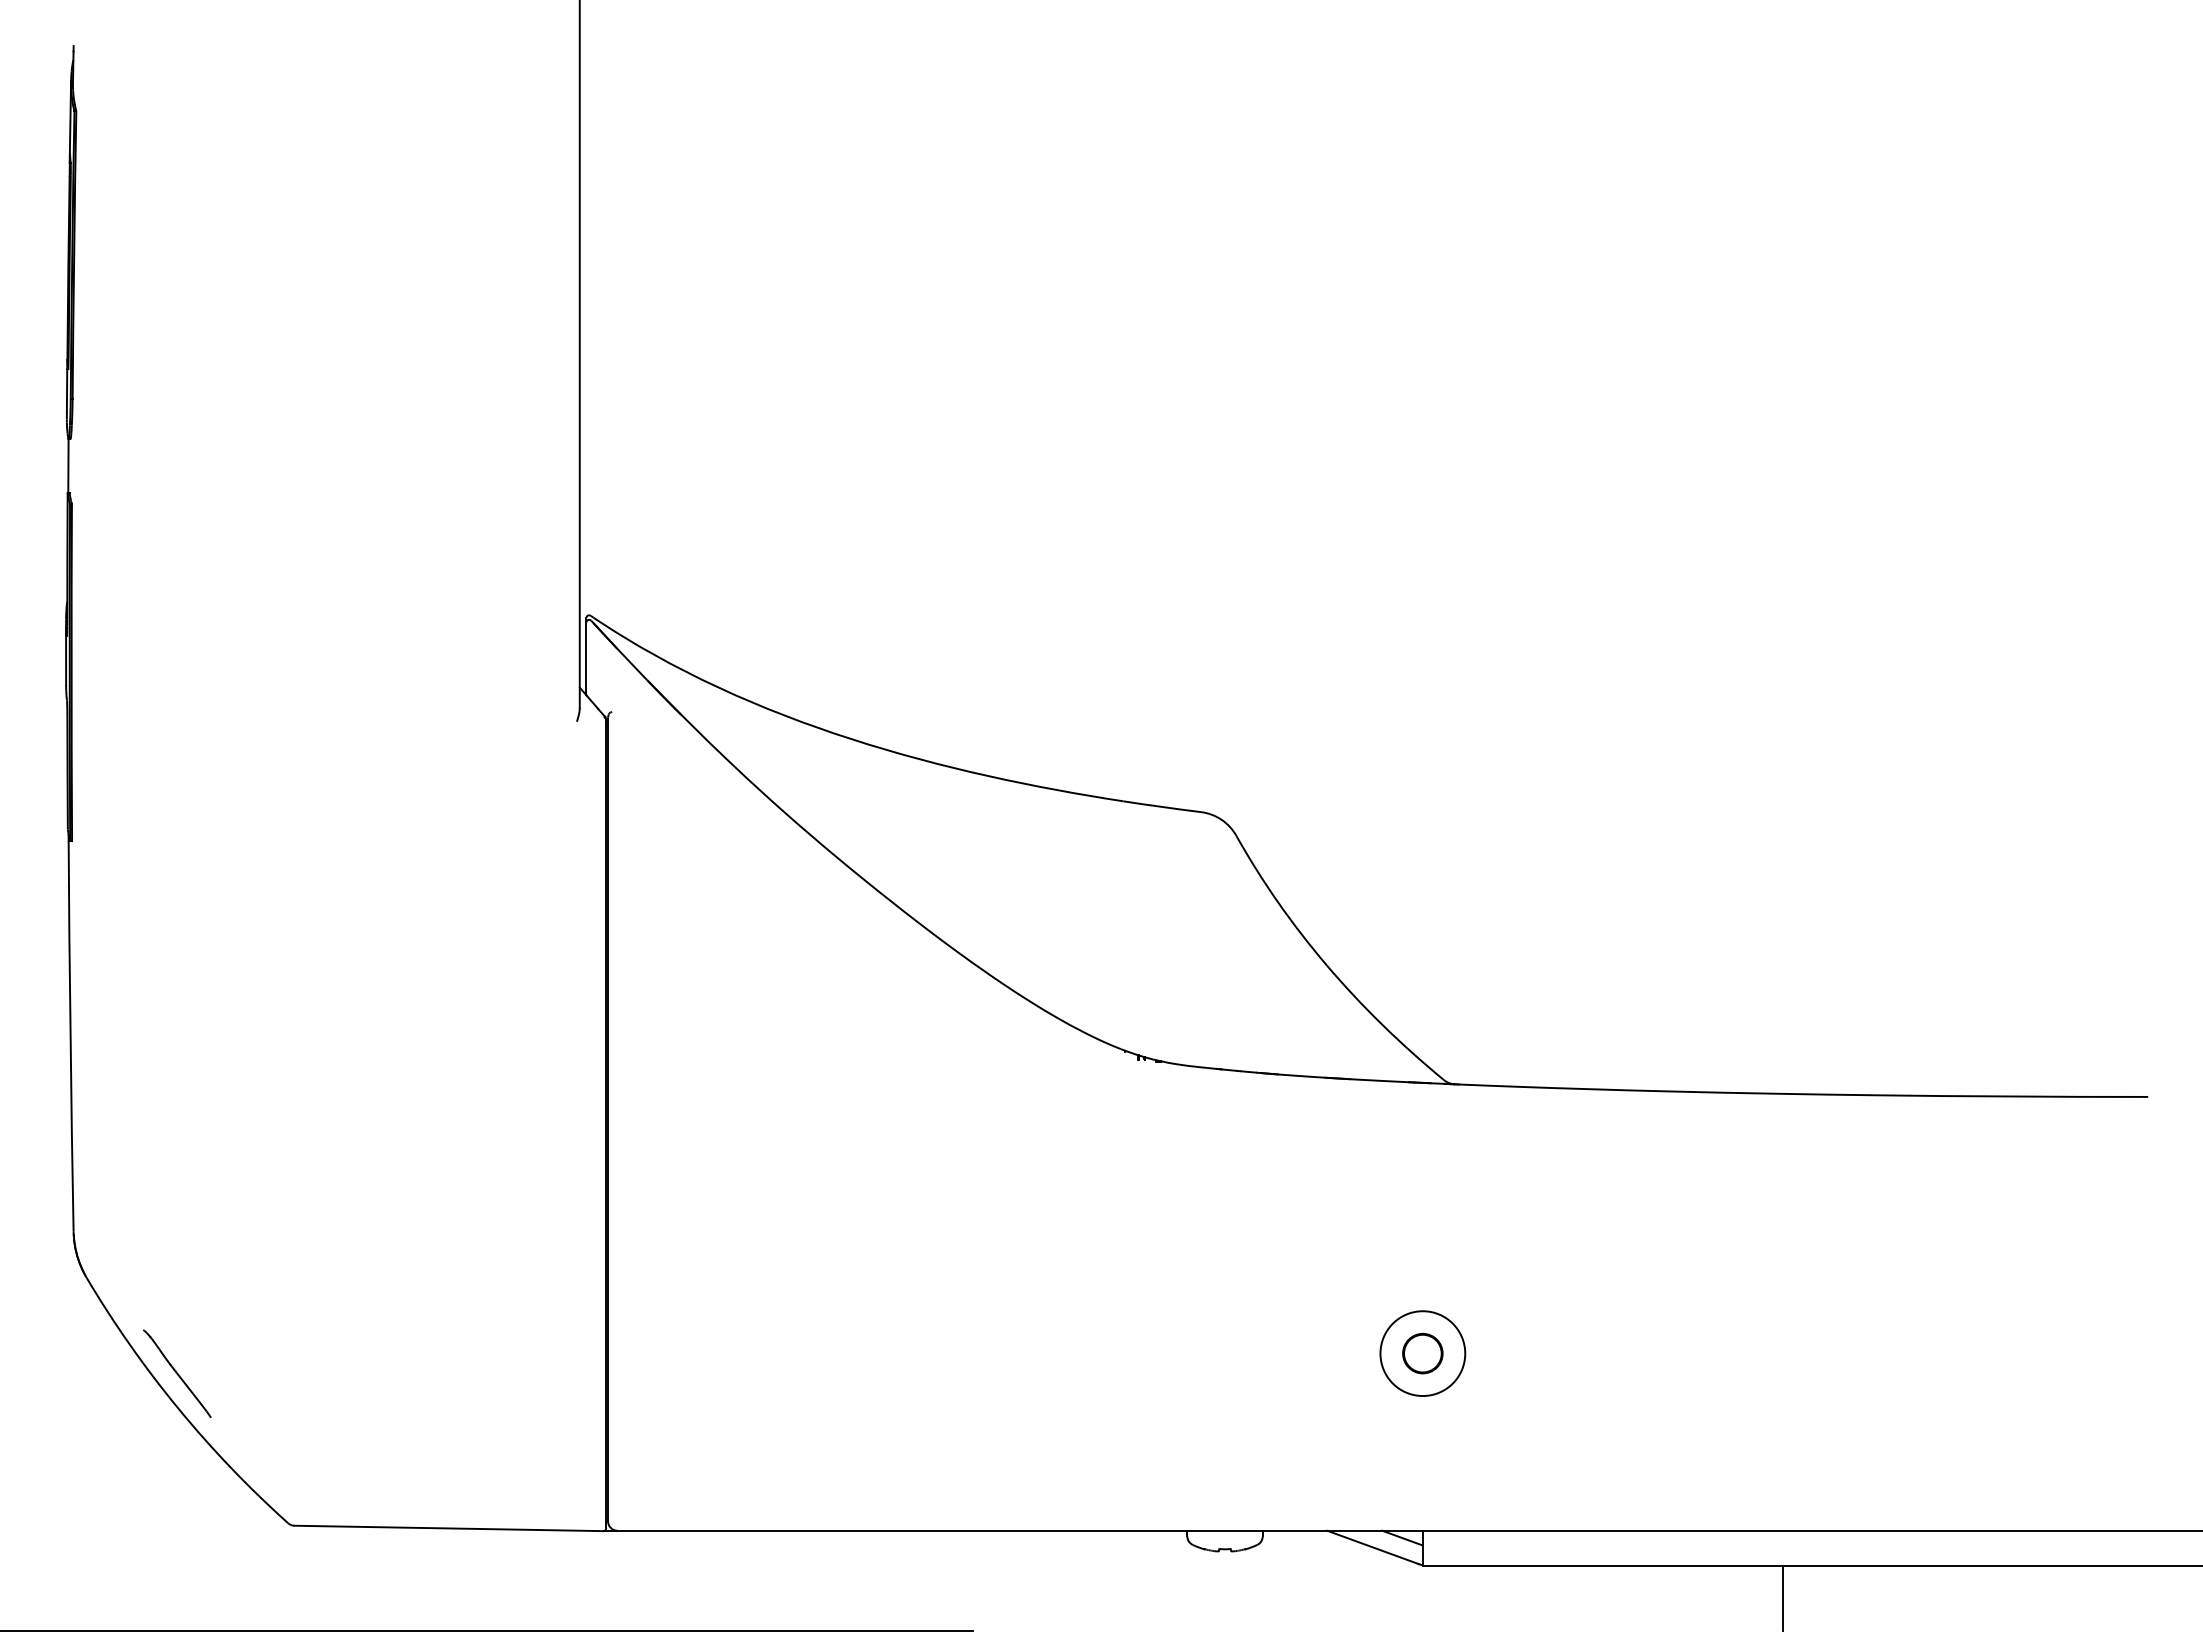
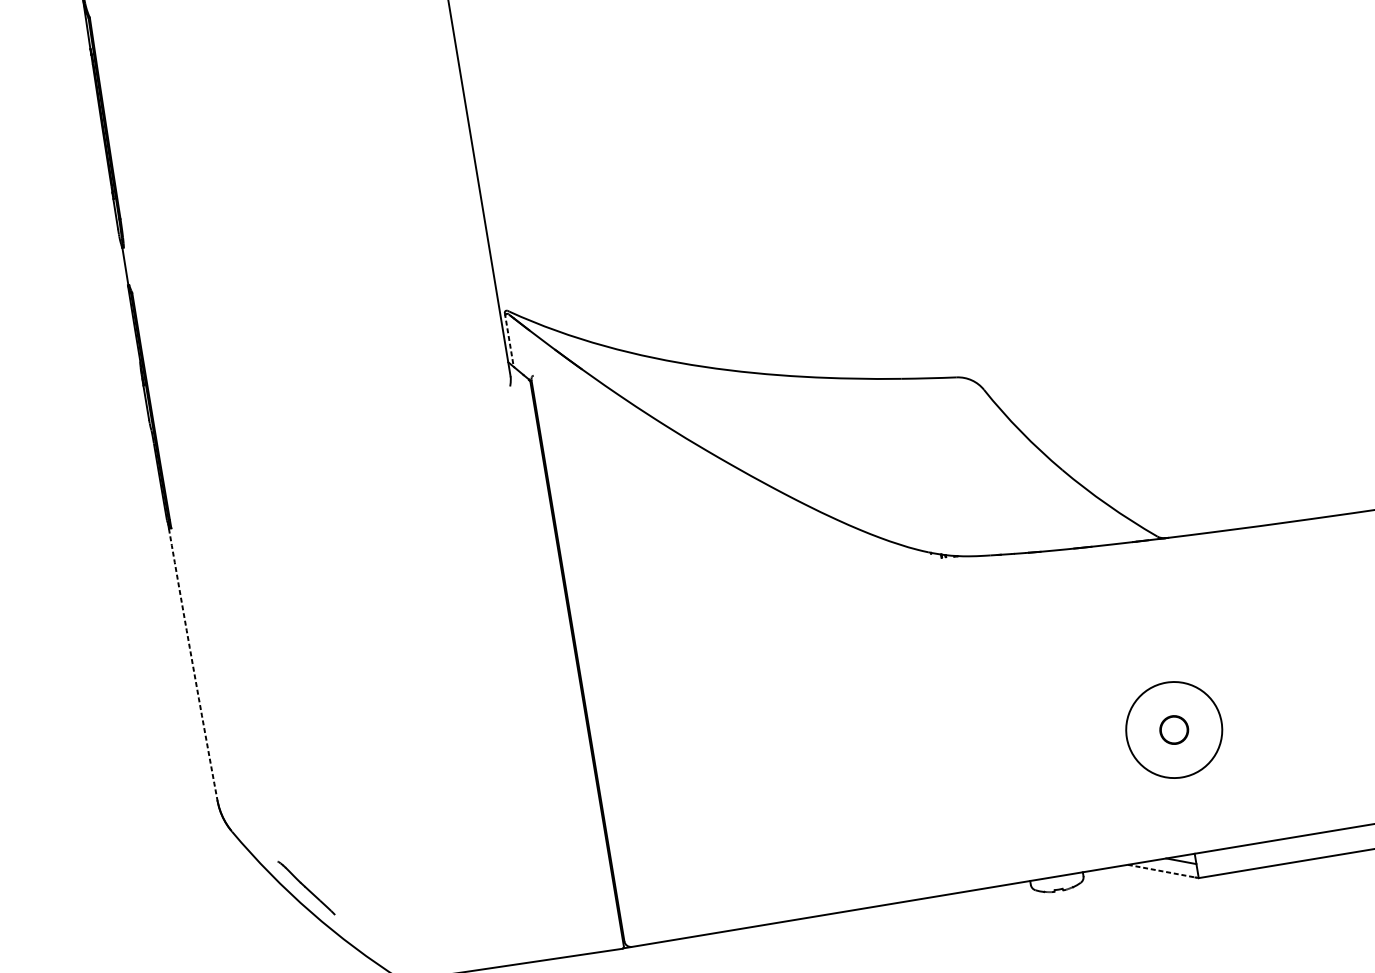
line: (586, 656) -> (509, 339), solid -> dashed
arc: (70, 1036) -> (192, 664), solid -> dashed
circle: (1422, 1353) -> (1173, 730), size x1.6
line: (1372, 1547) -> (1161, 871), solid -> dashed

